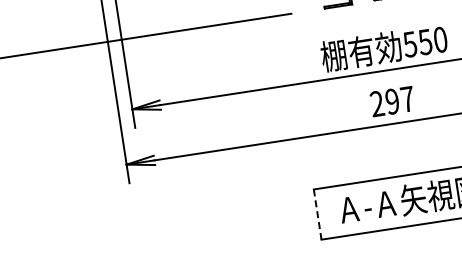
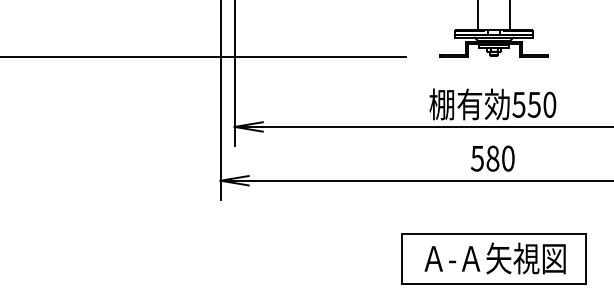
text: (392, 101) -> (492, 158), 297 -> 580
line: (317, 215) -> (401, 259), dashed -> solid

